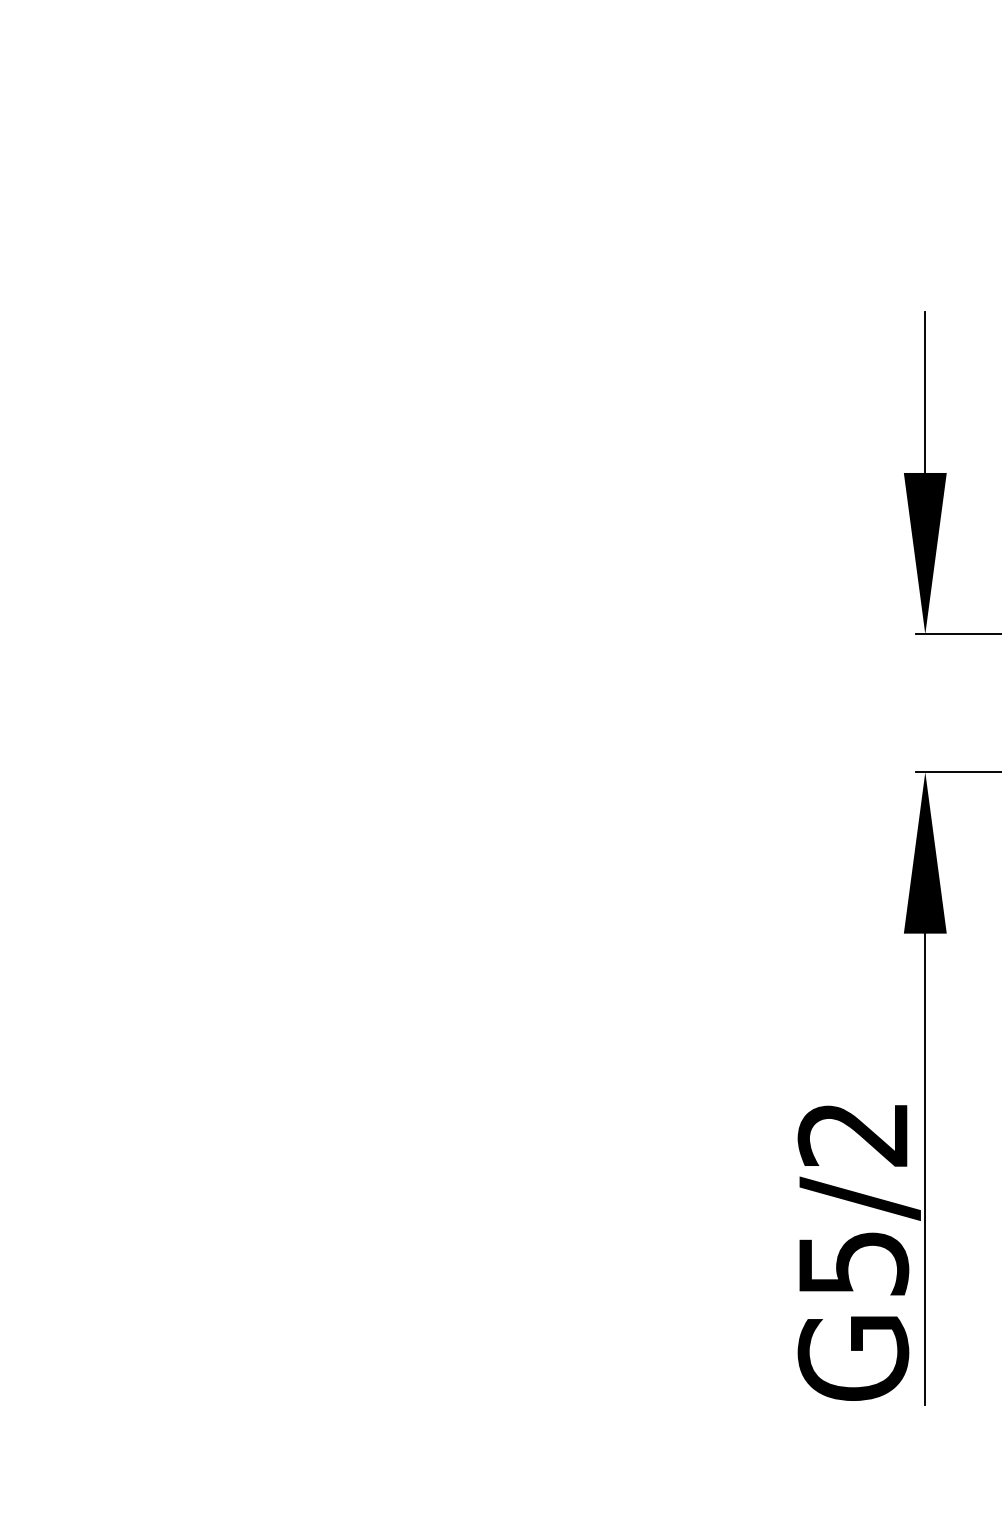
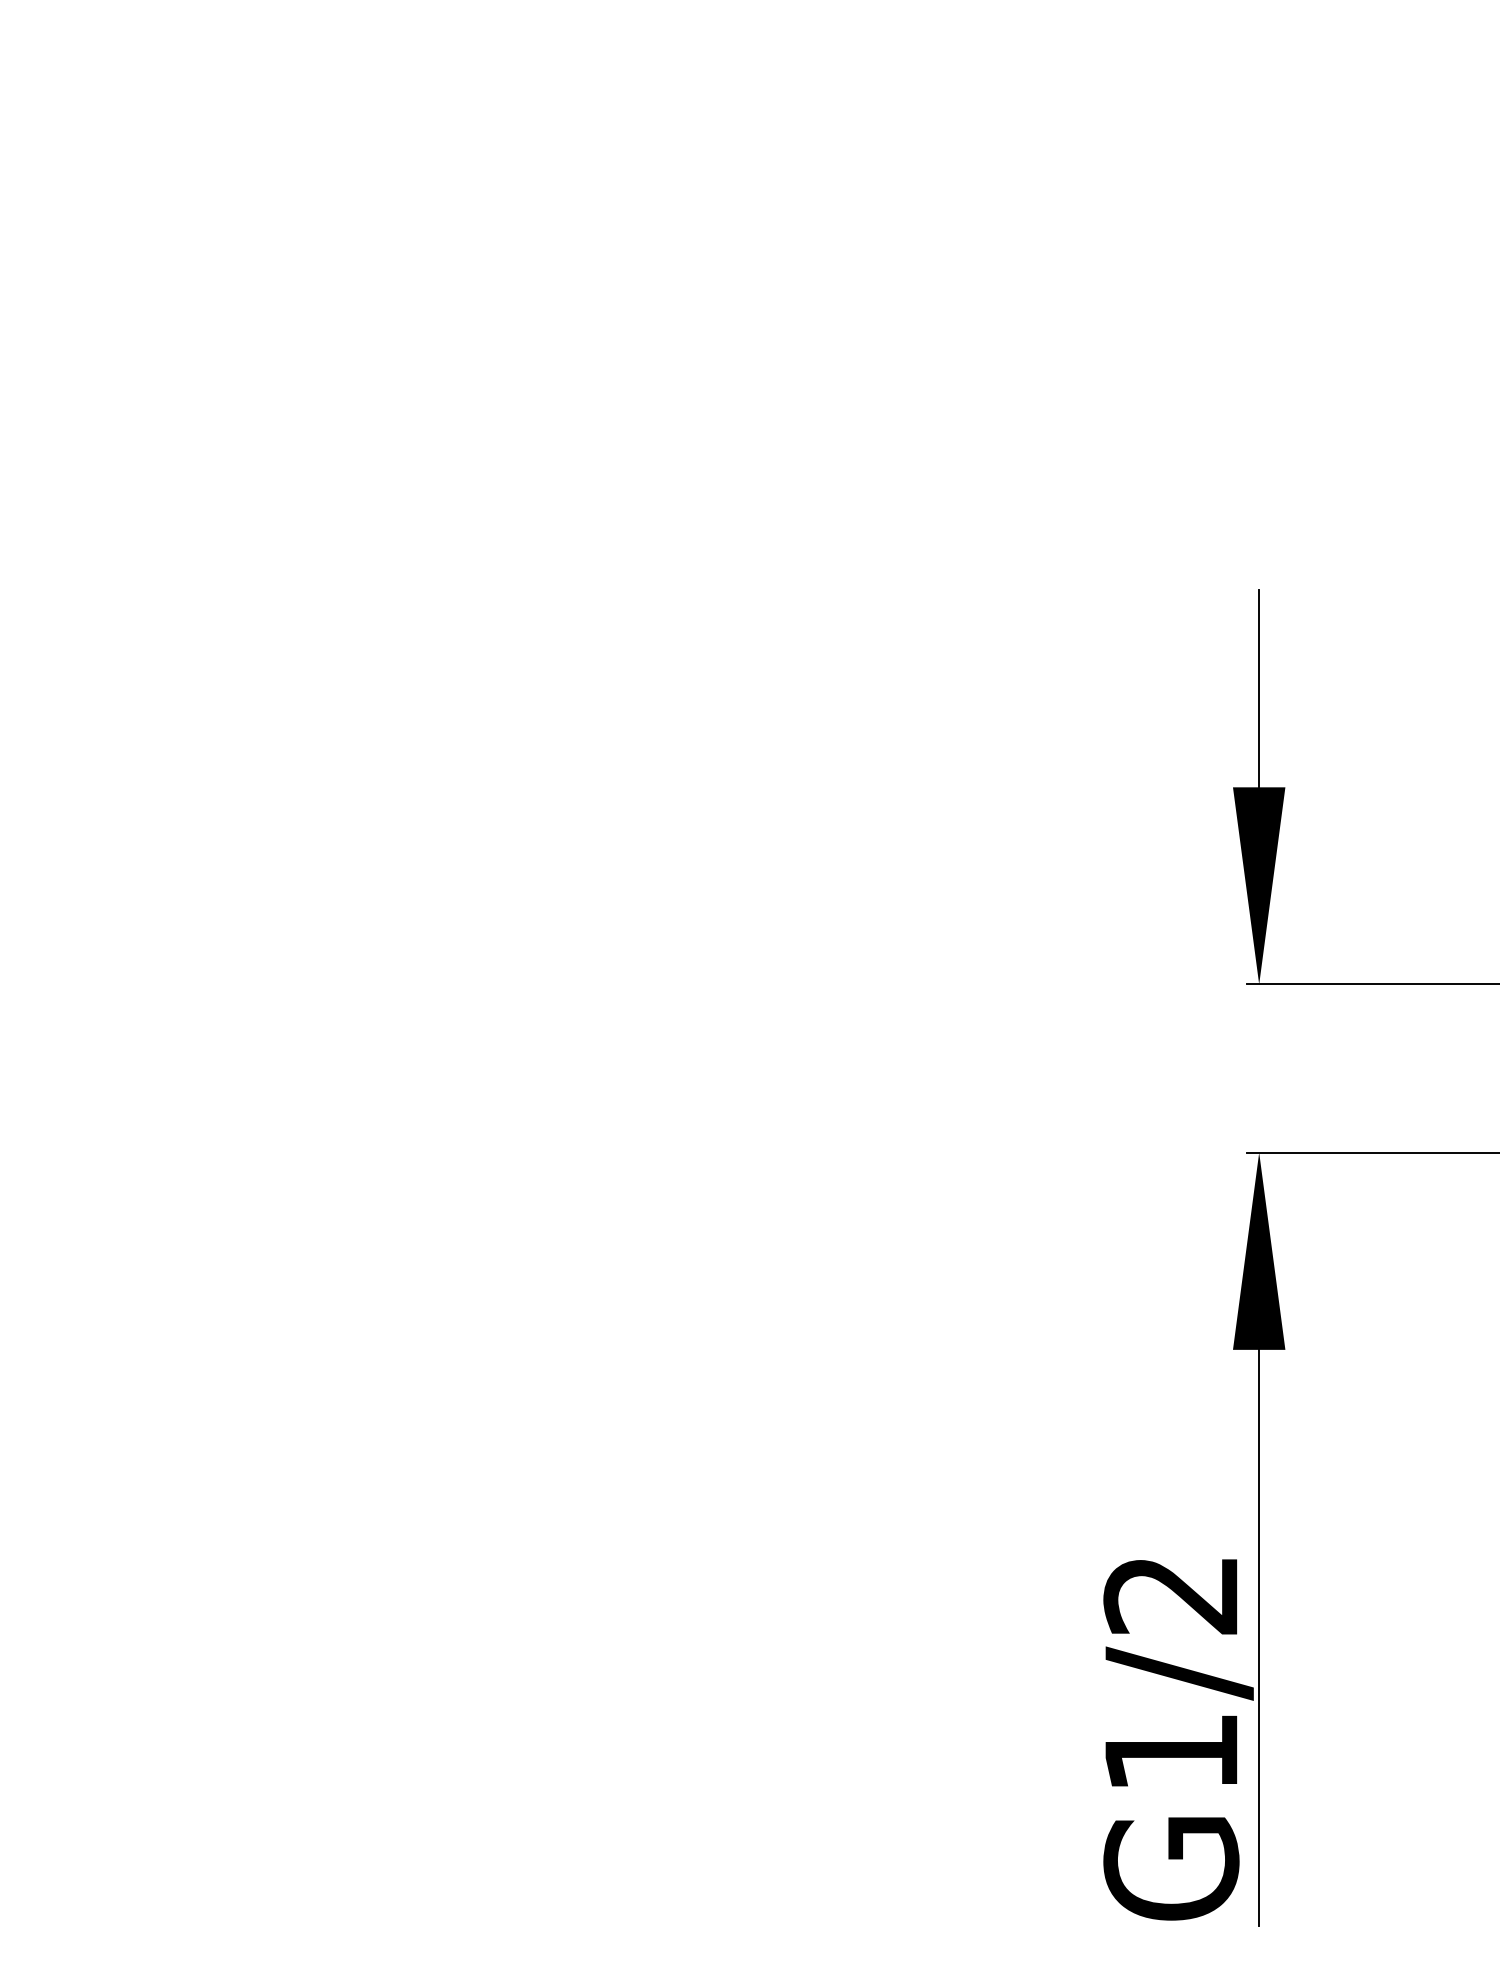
text: (854, 1264) -> (1172, 1753), G5/2 -> G1/2

